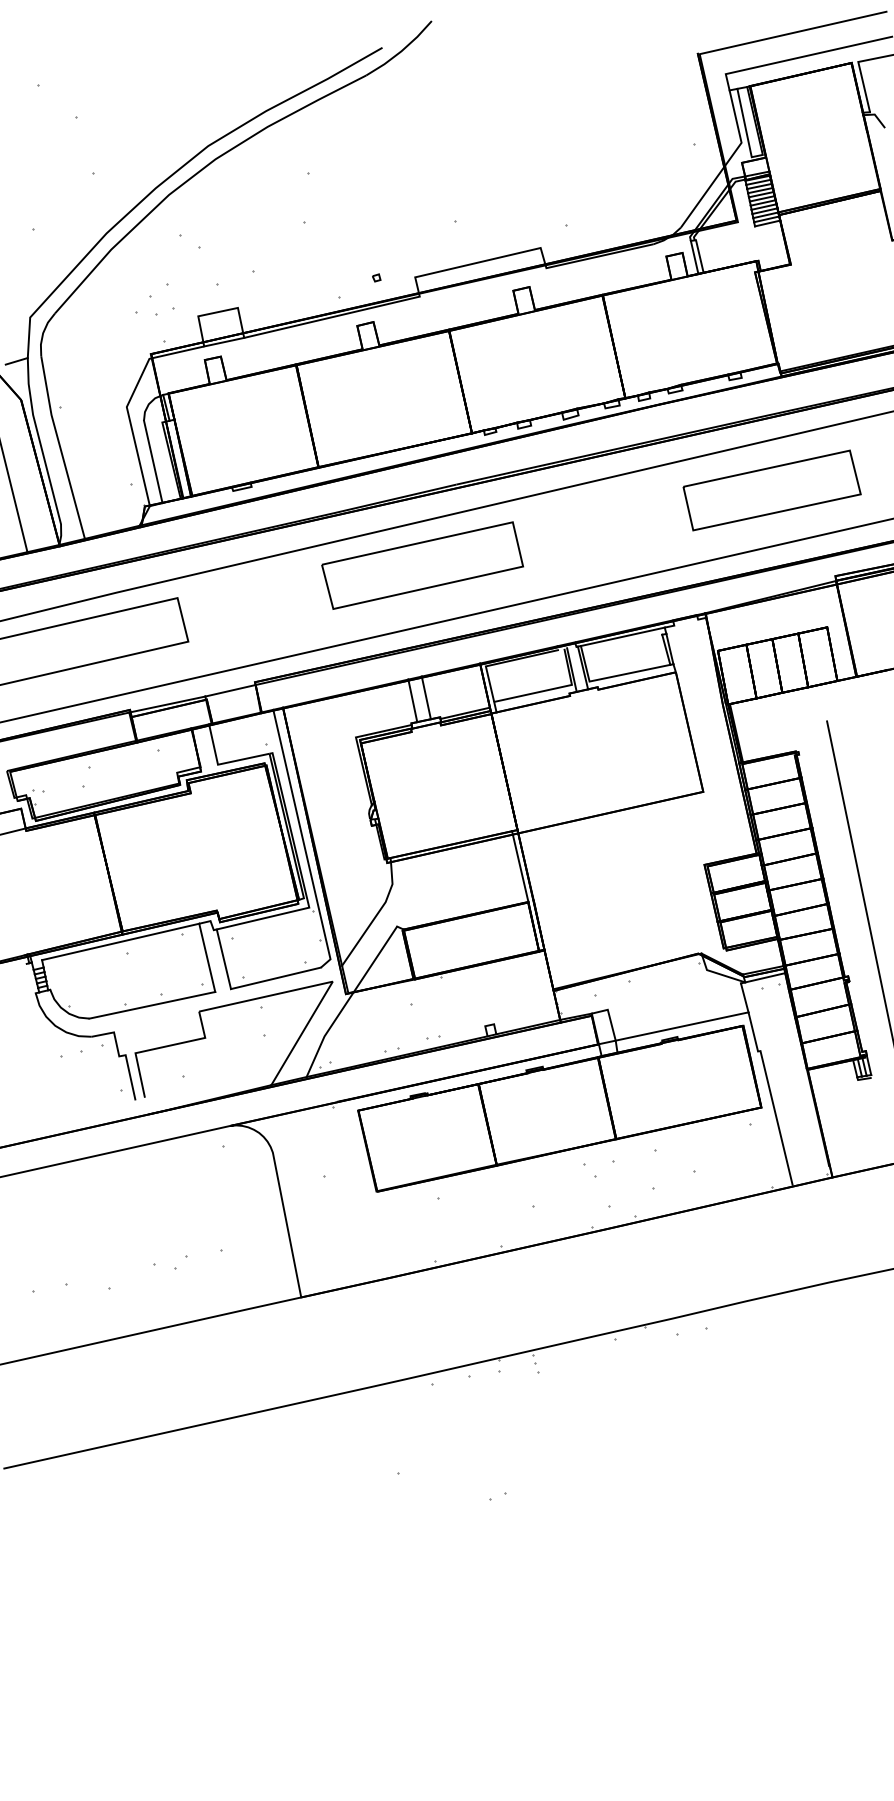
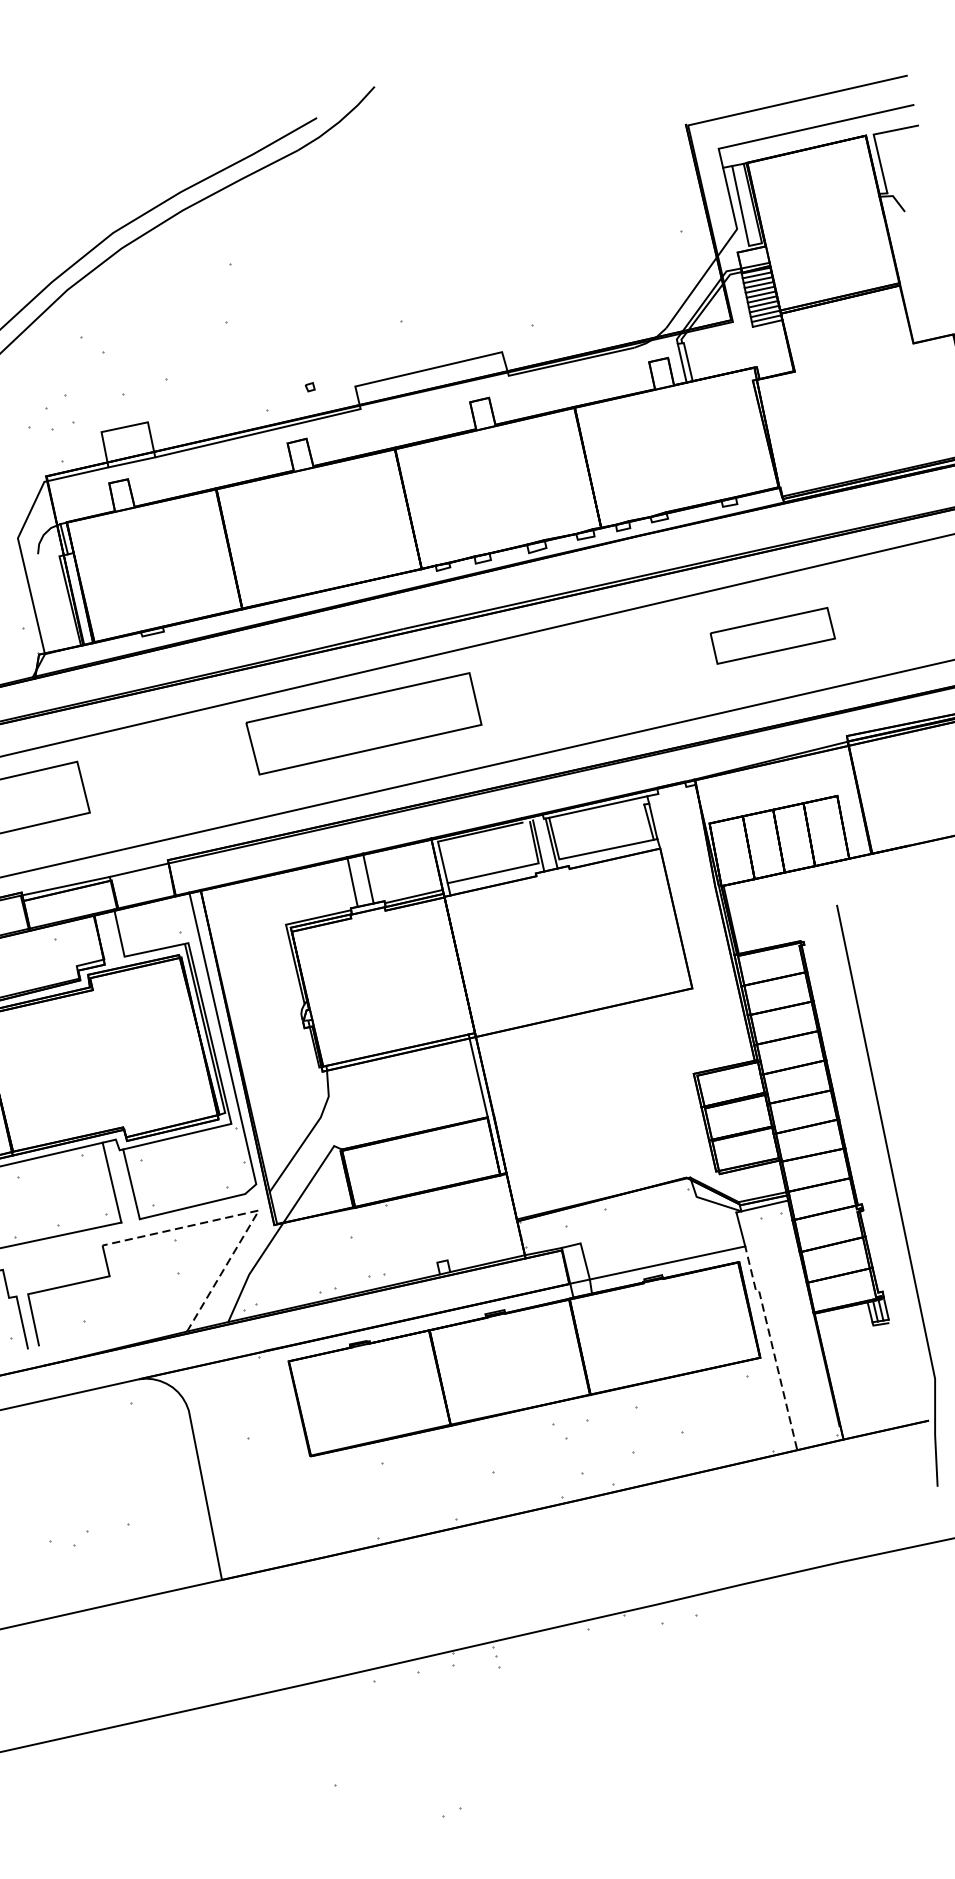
line: (153, 461) -> (49, 601), removed
part: (771, 490) -> (772, 635), size x0.6
line: (325, 983) -> (250, 1212), solid -> dashed
line: (771, 1095) -> (772, 1343), solid -> dashed

